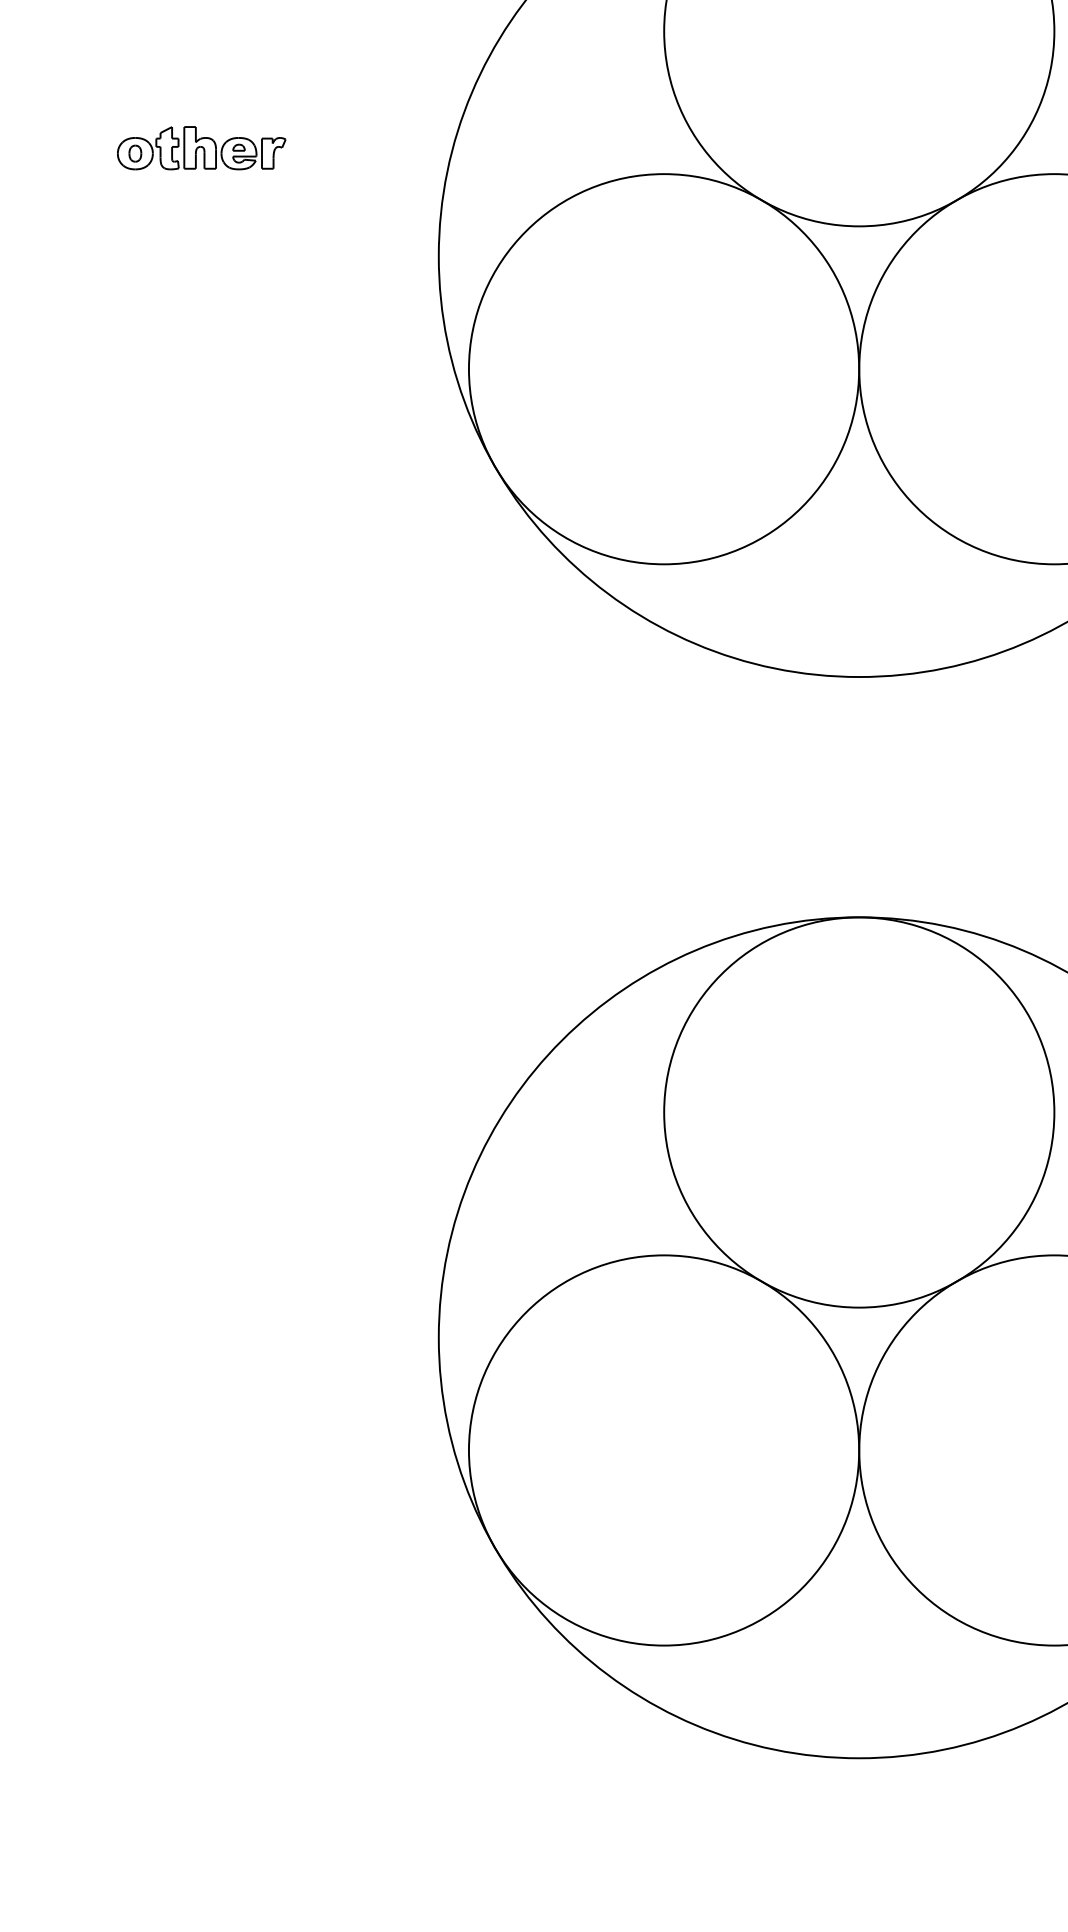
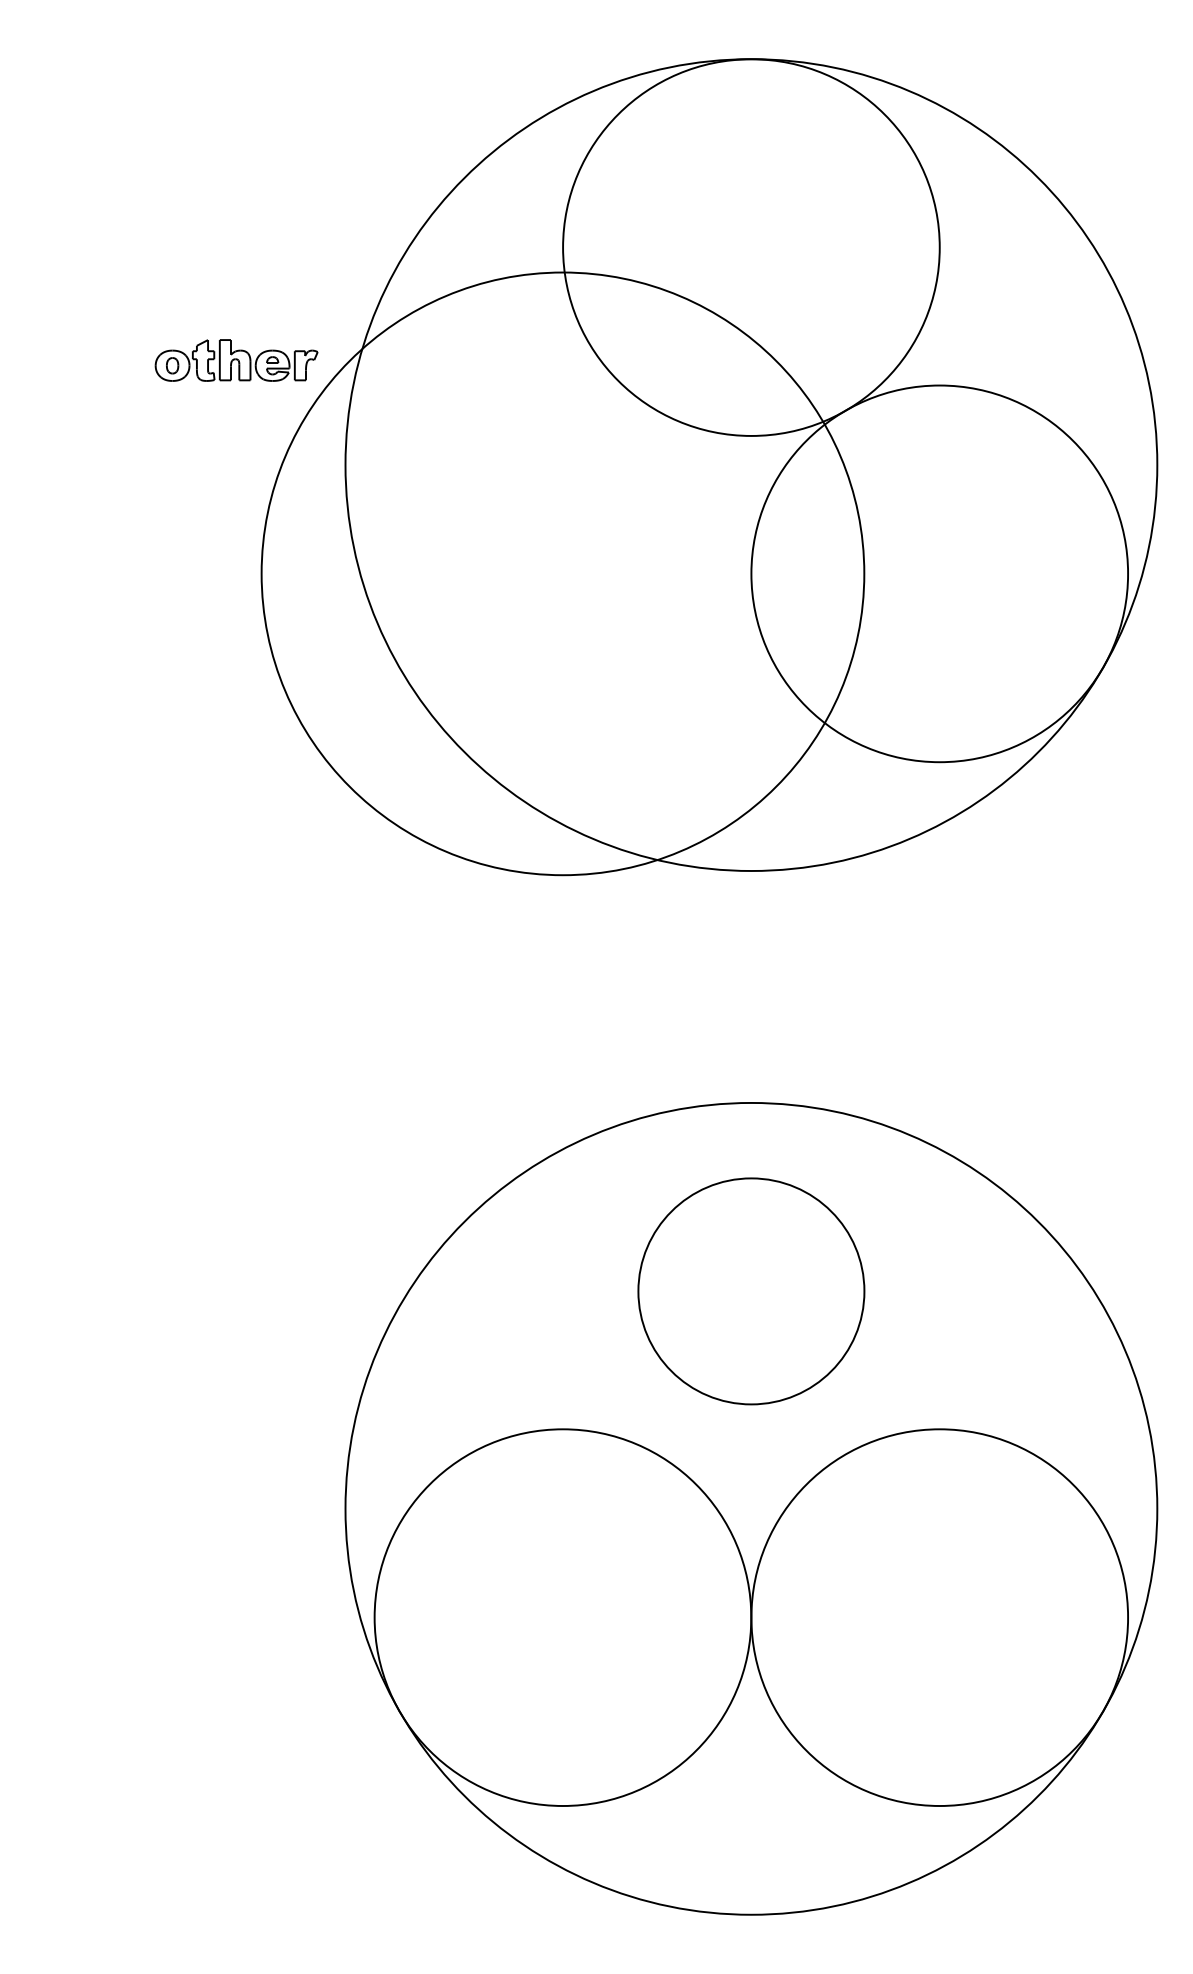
part: (201, 148) -> (236, 360), moved
circle: (663, 368) -> (562, 573), size x1.6
circle: (859, 1112) -> (751, 1291), size x0.6

